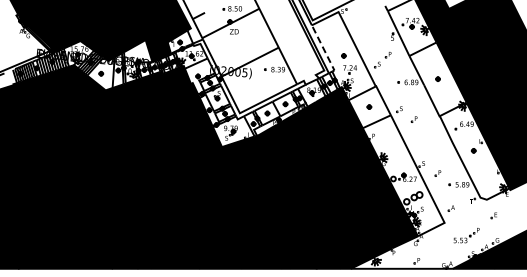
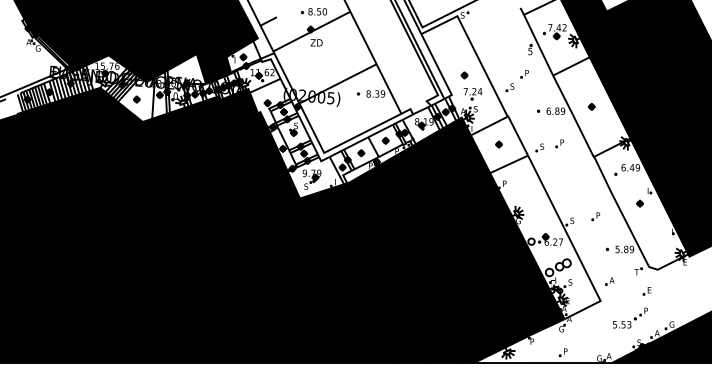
line: (323, 49) -> (437, 66), dashed -> solid
part: (413, 119) -> (558, 143), moved
part: (437, 173) -> (595, 216), moved
part: (493, 215) -> (646, 291), moved

